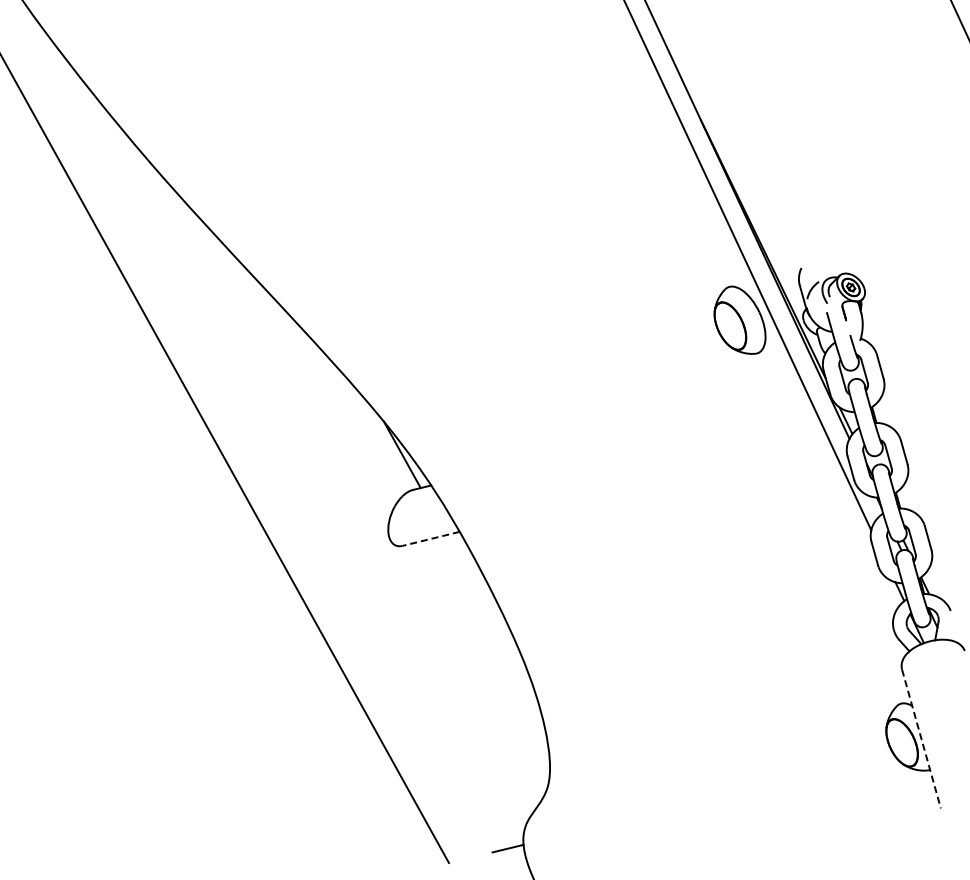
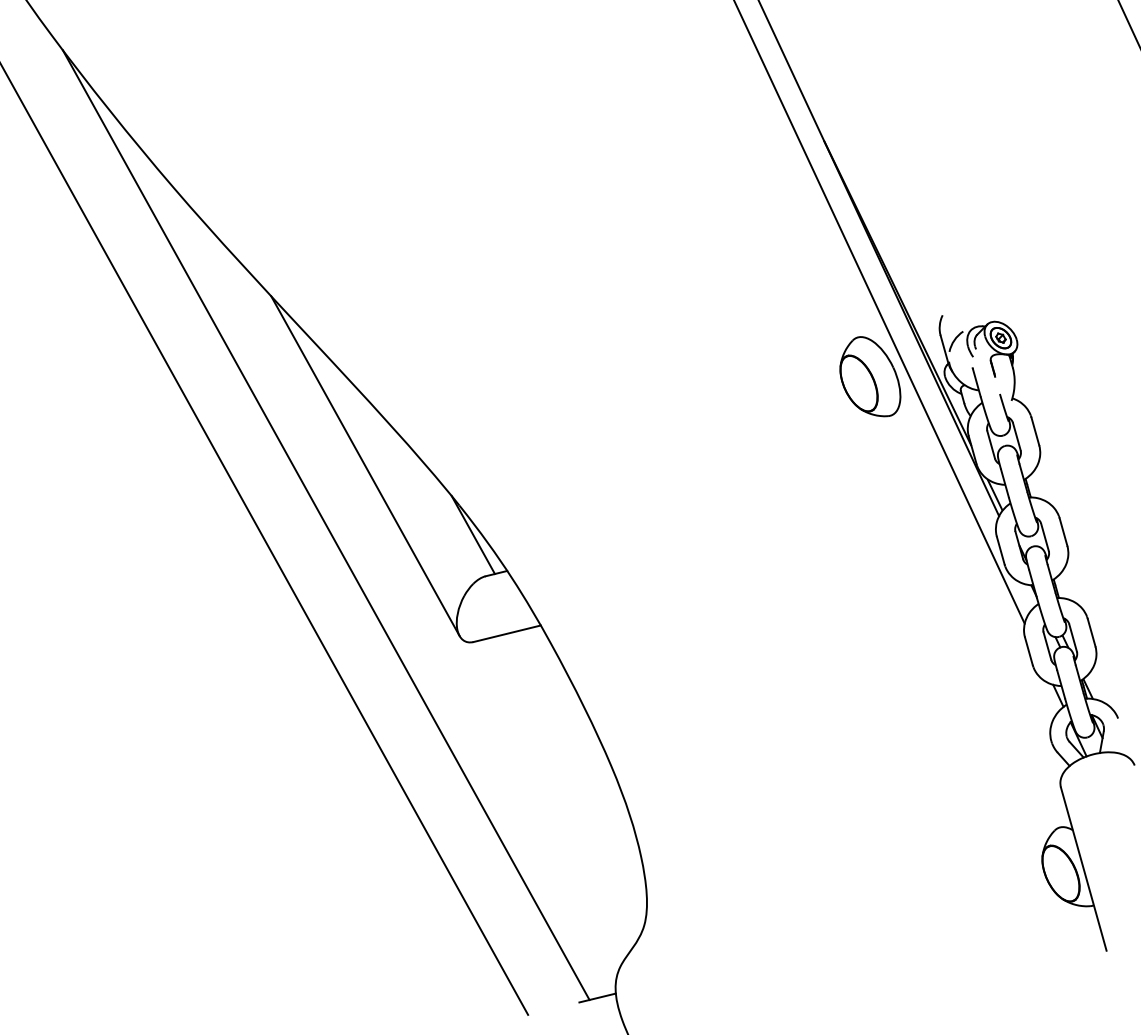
line: (310, 395) -> (365, 465), added
line: (277, 446) -> (326, 525), added
line: (430, 539) -> (506, 634), dashed -> solid
line: (921, 739) -> (1083, 869), dashed -> solid

